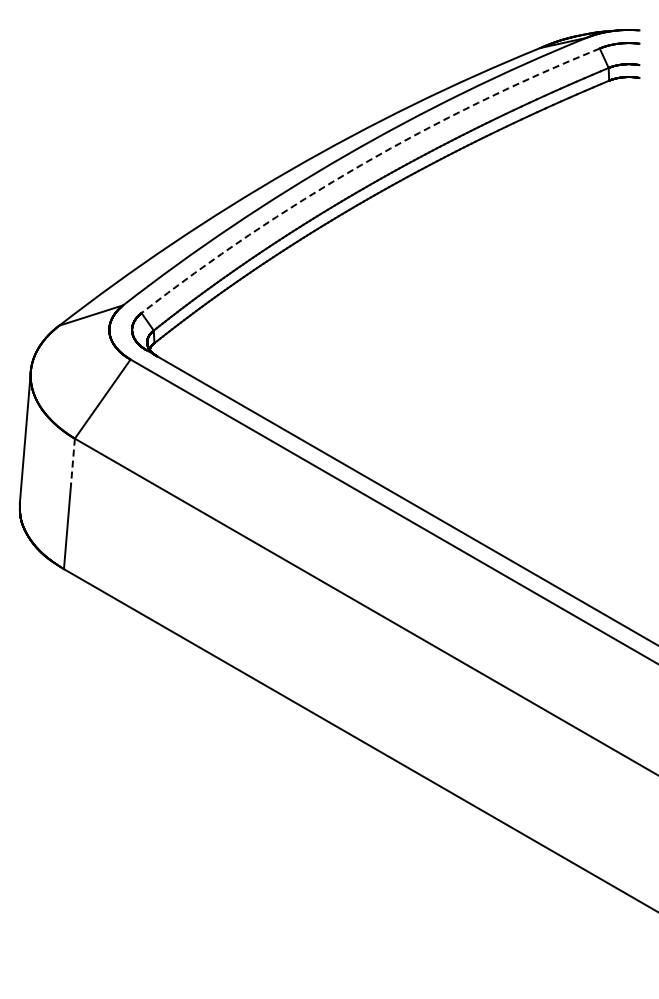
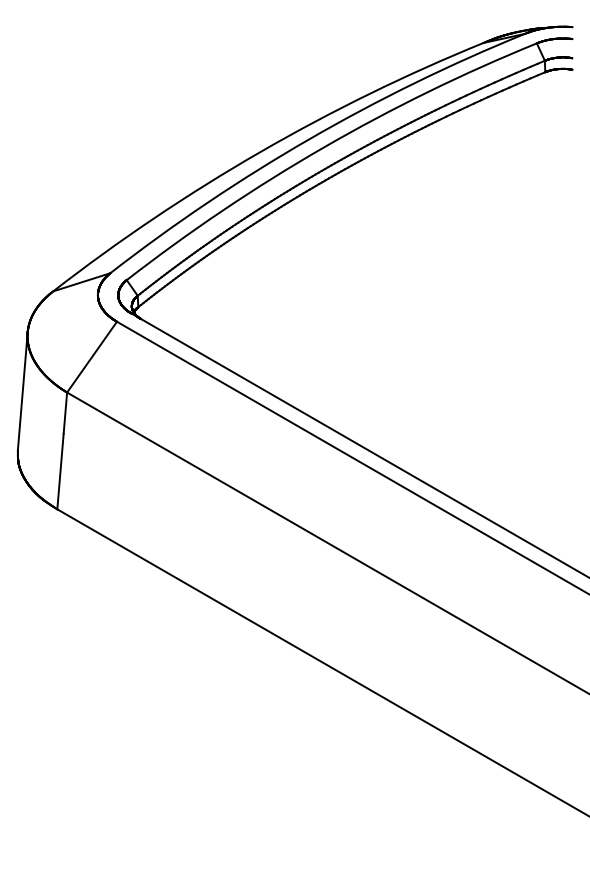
arc: (361, 164) -> (323, 147), dashed -> solid
line: (72, 462) -> (64, 413), dashed -> solid

